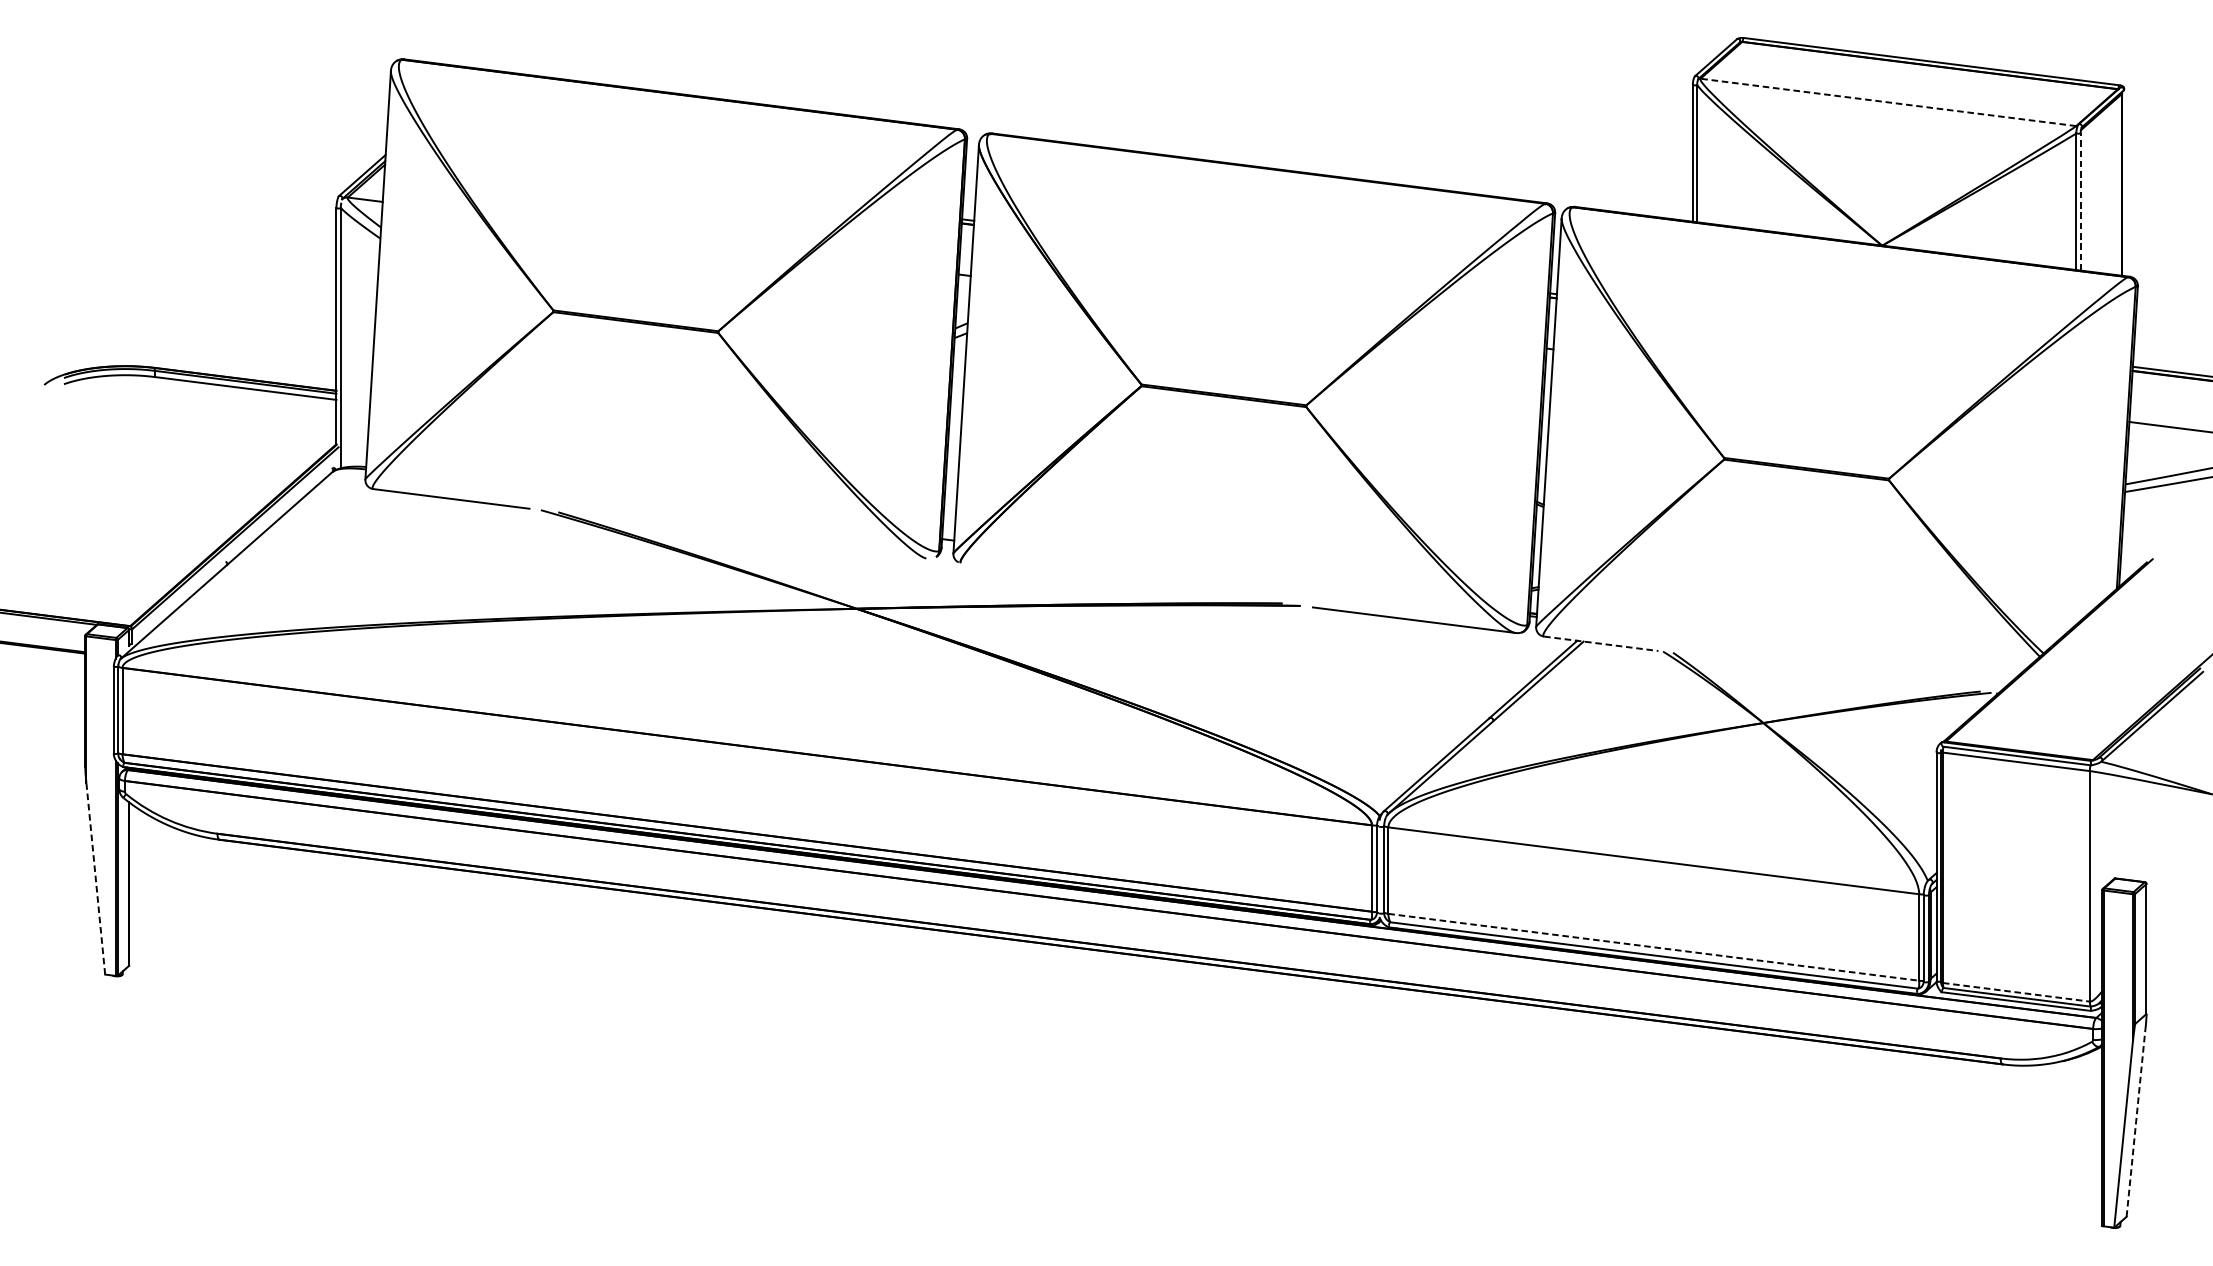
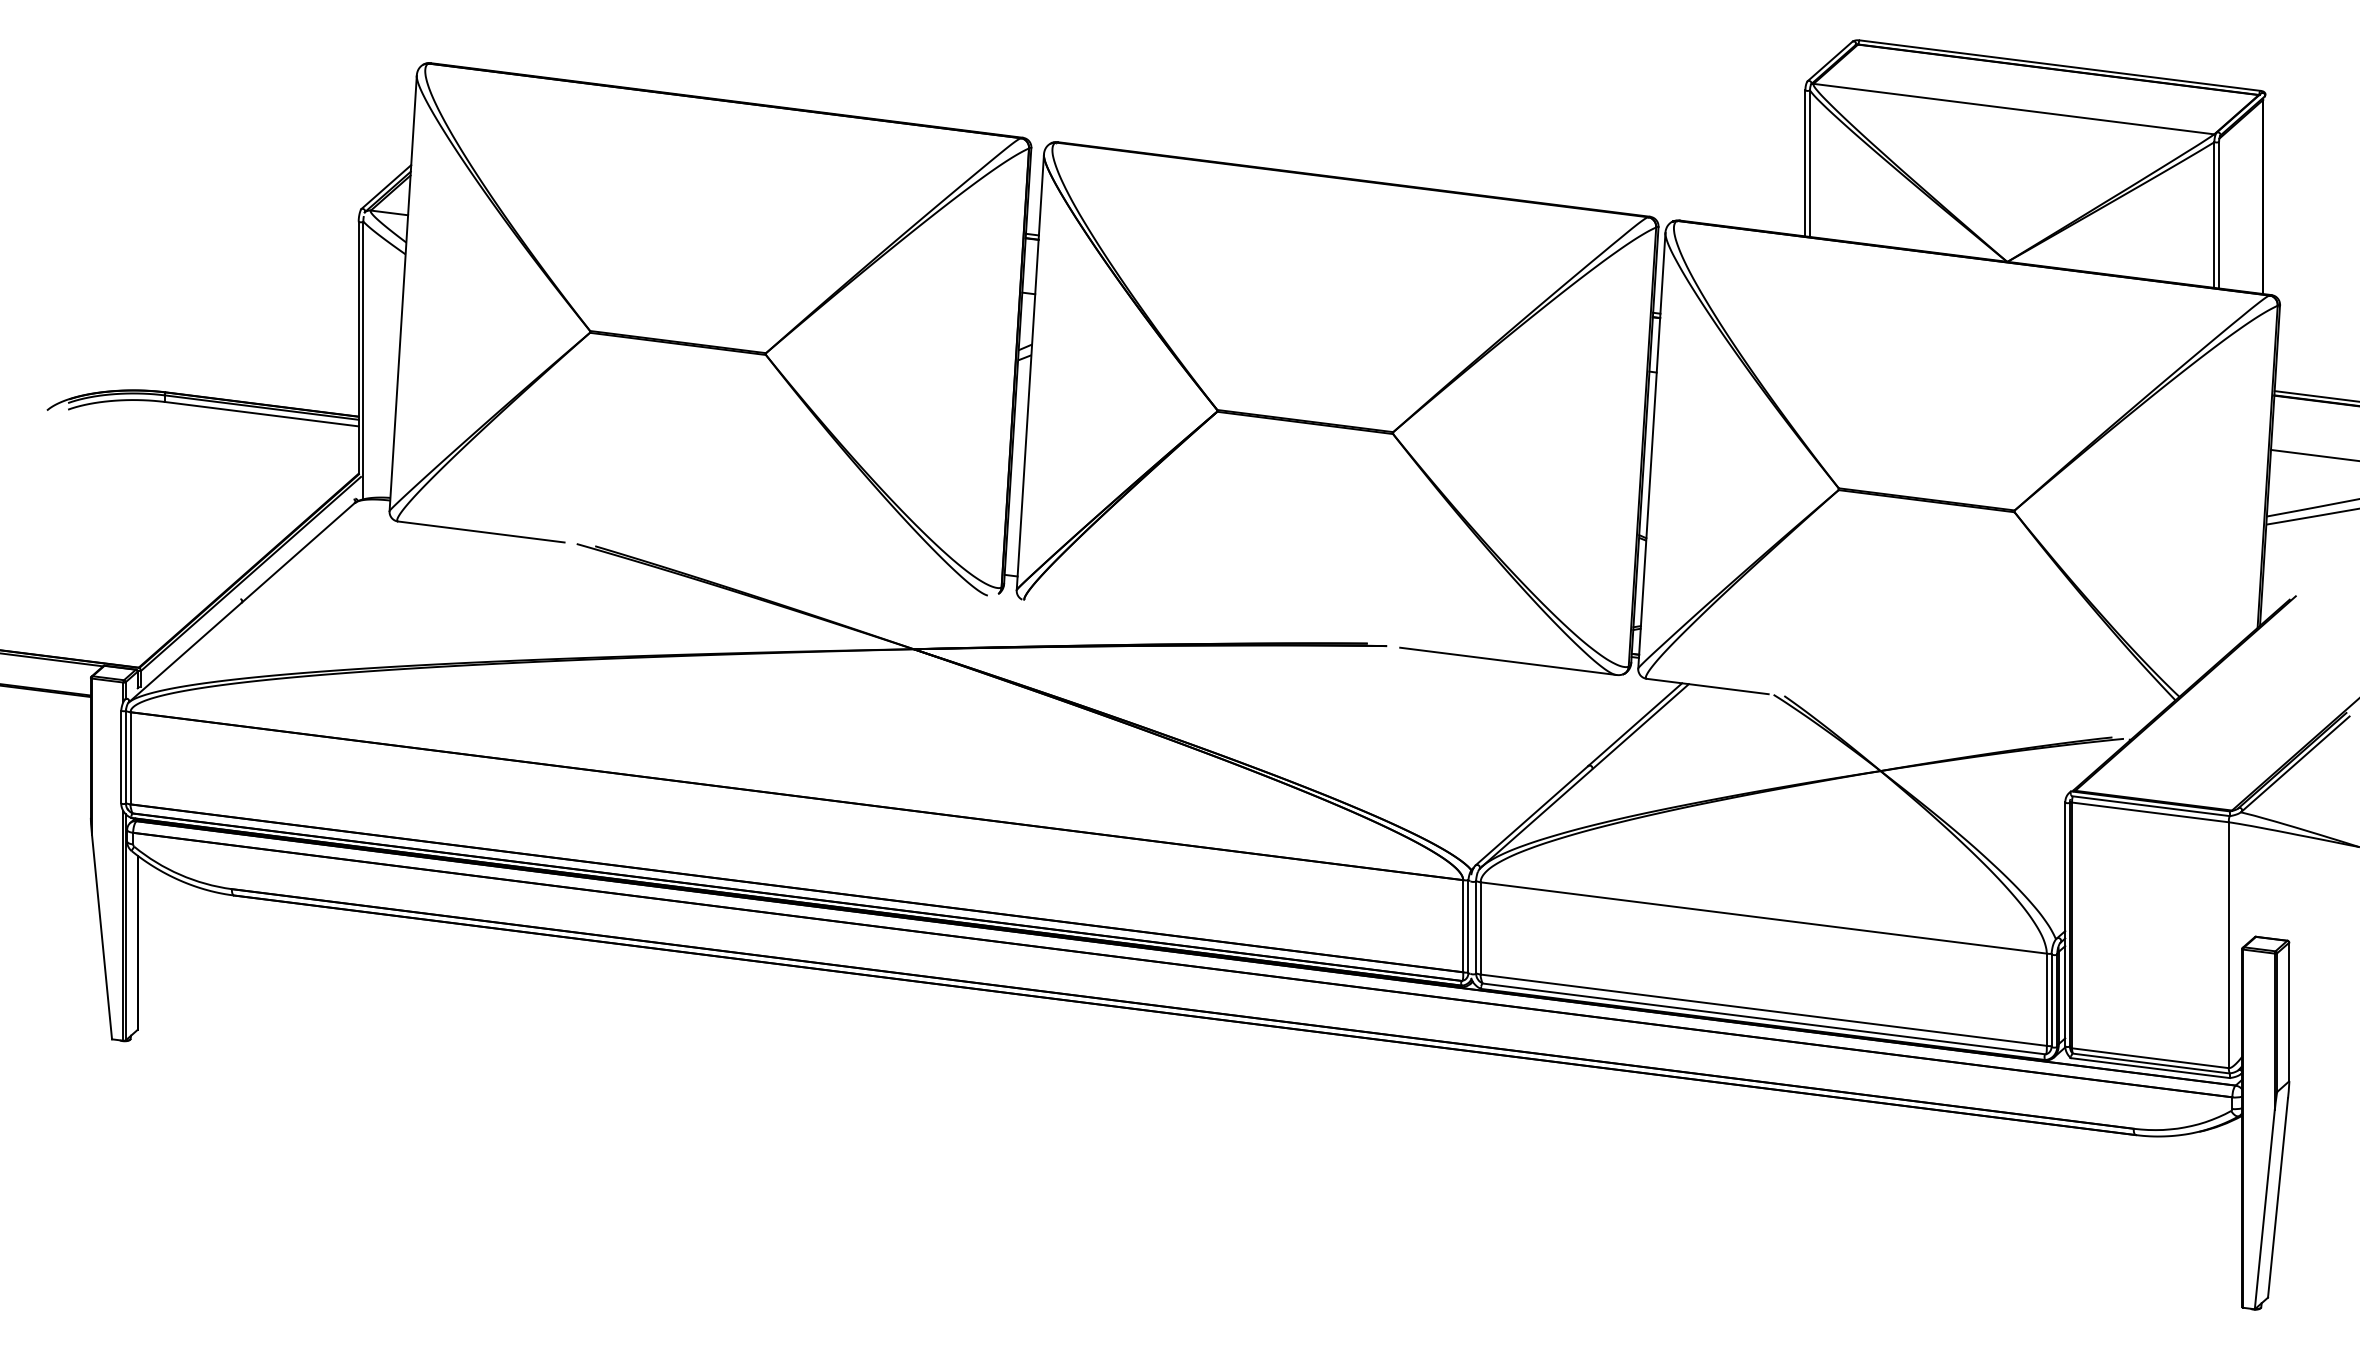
line: (1887, 102) -> (2013, 109), dashed -> solid
line: (2081, 201) -> (2219, 214), dashed -> solid
line: (1602, 643) -> (1708, 686), dashed -> solid
line: (96, 879) -> (102, 937), dashed -> solid
line: (1654, 947) -> (1764, 1010), dashed -> solid
line: (2016, 992) -> (2150, 1058), dashed -> solid
line: (2136, 1122) -> (2278, 1197), dashed -> solid

